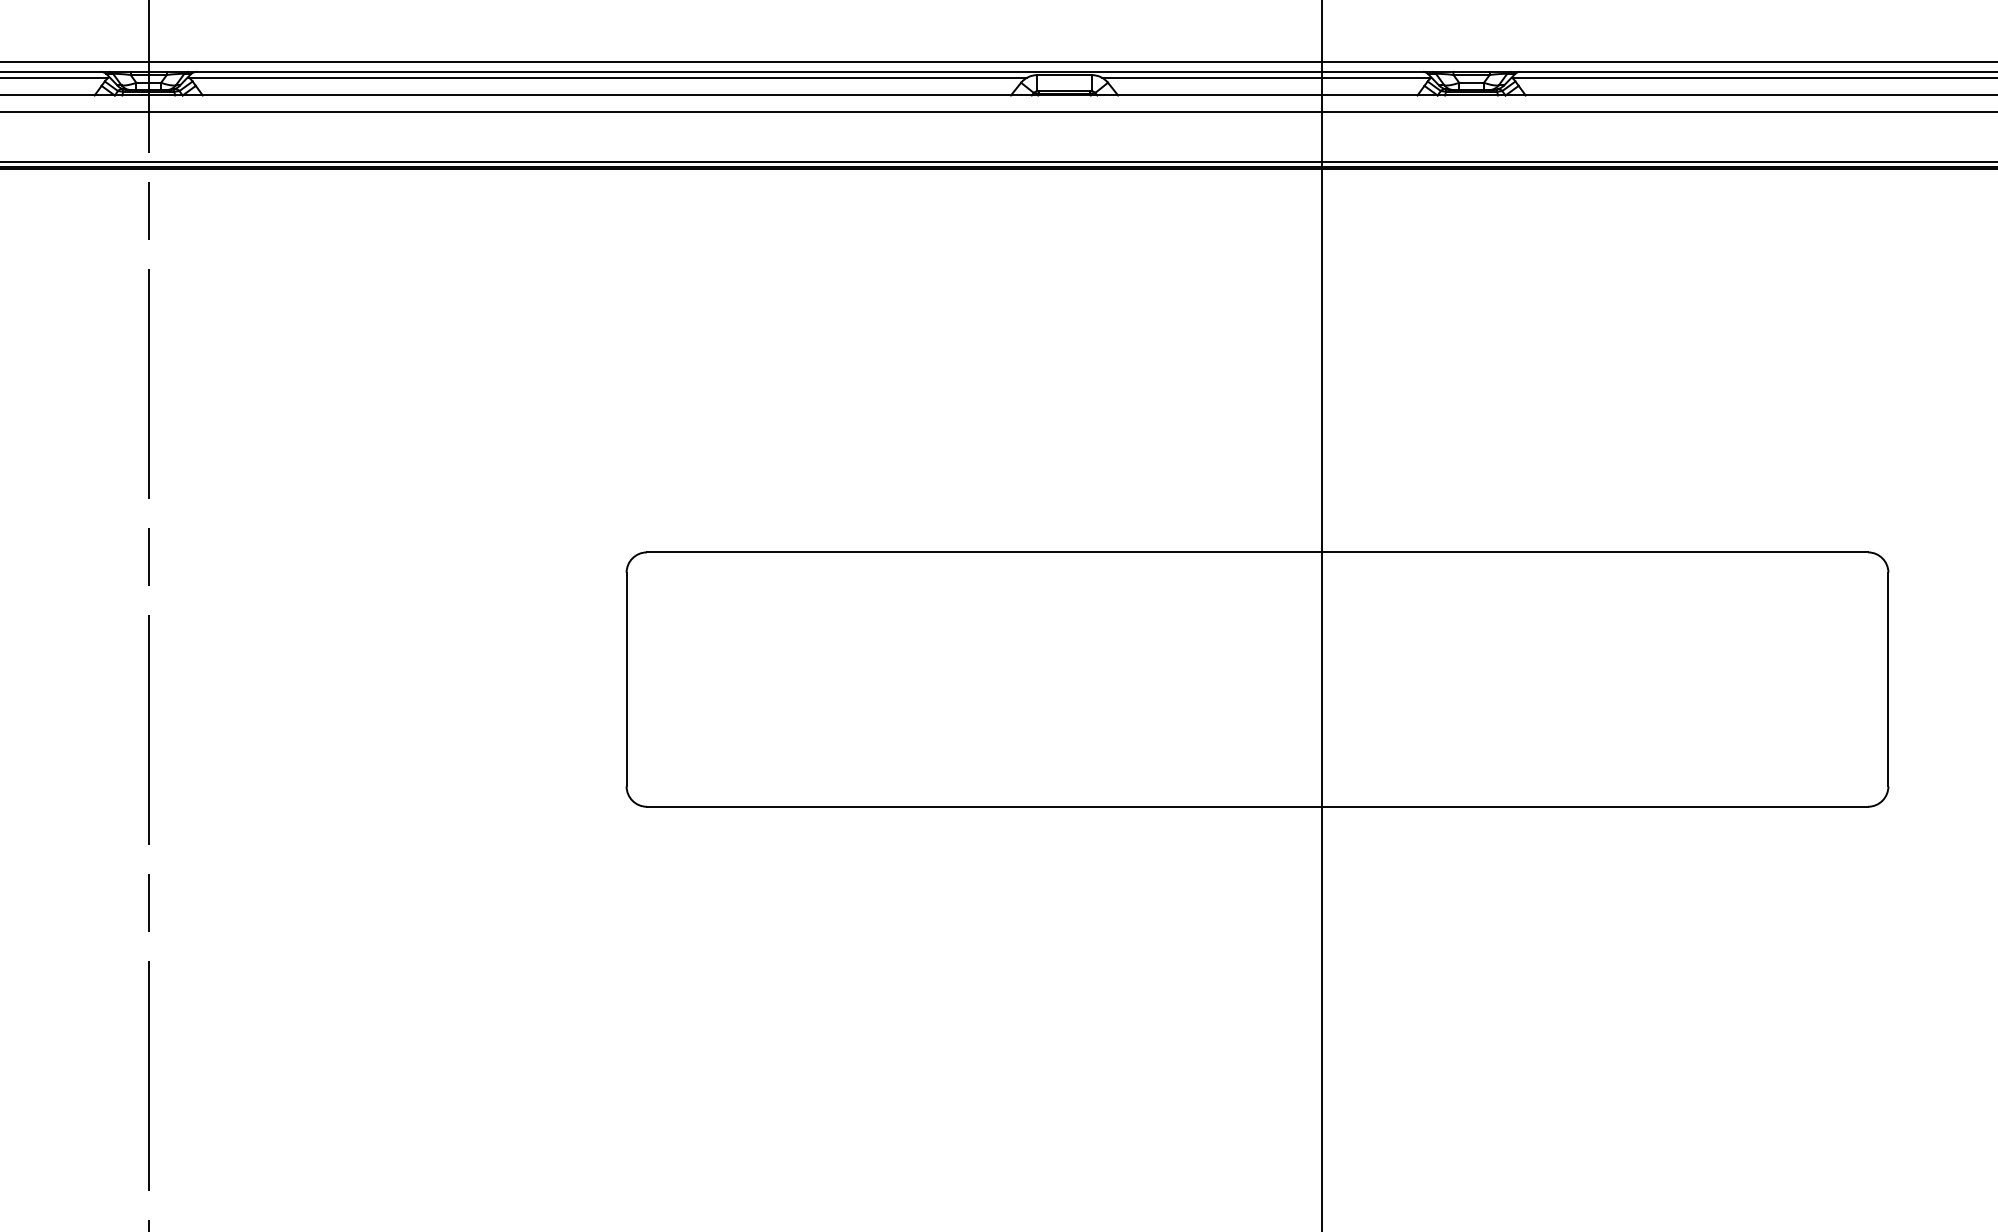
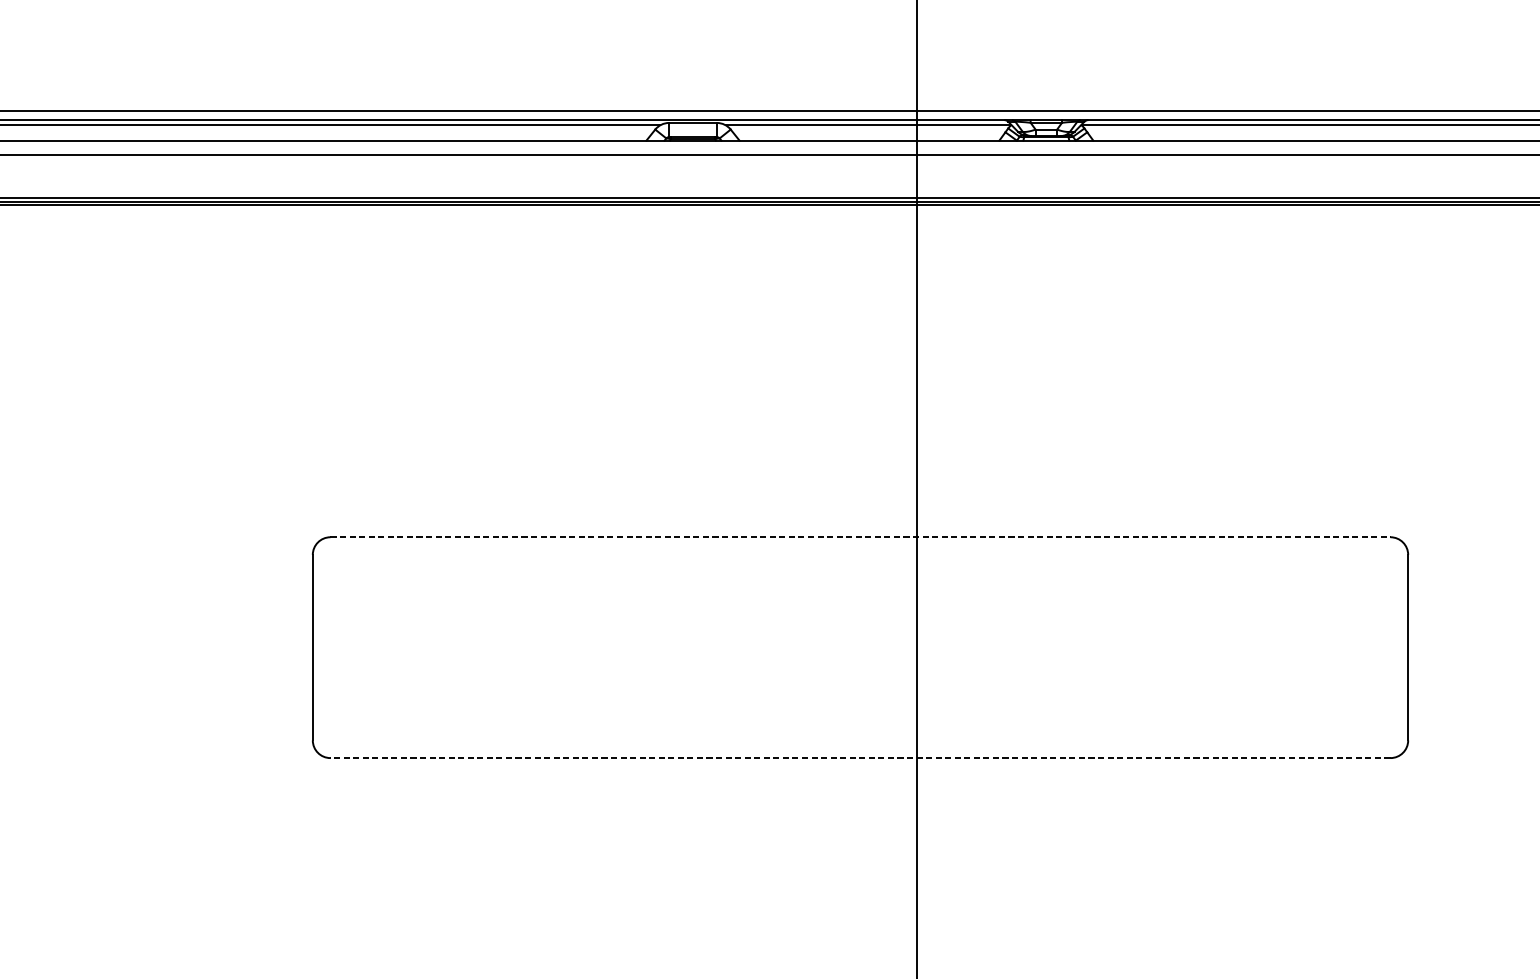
line: (1257, 552) -> (860, 537), solid -> dashed
line: (1257, 806) -> (860, 757), solid -> dashed

